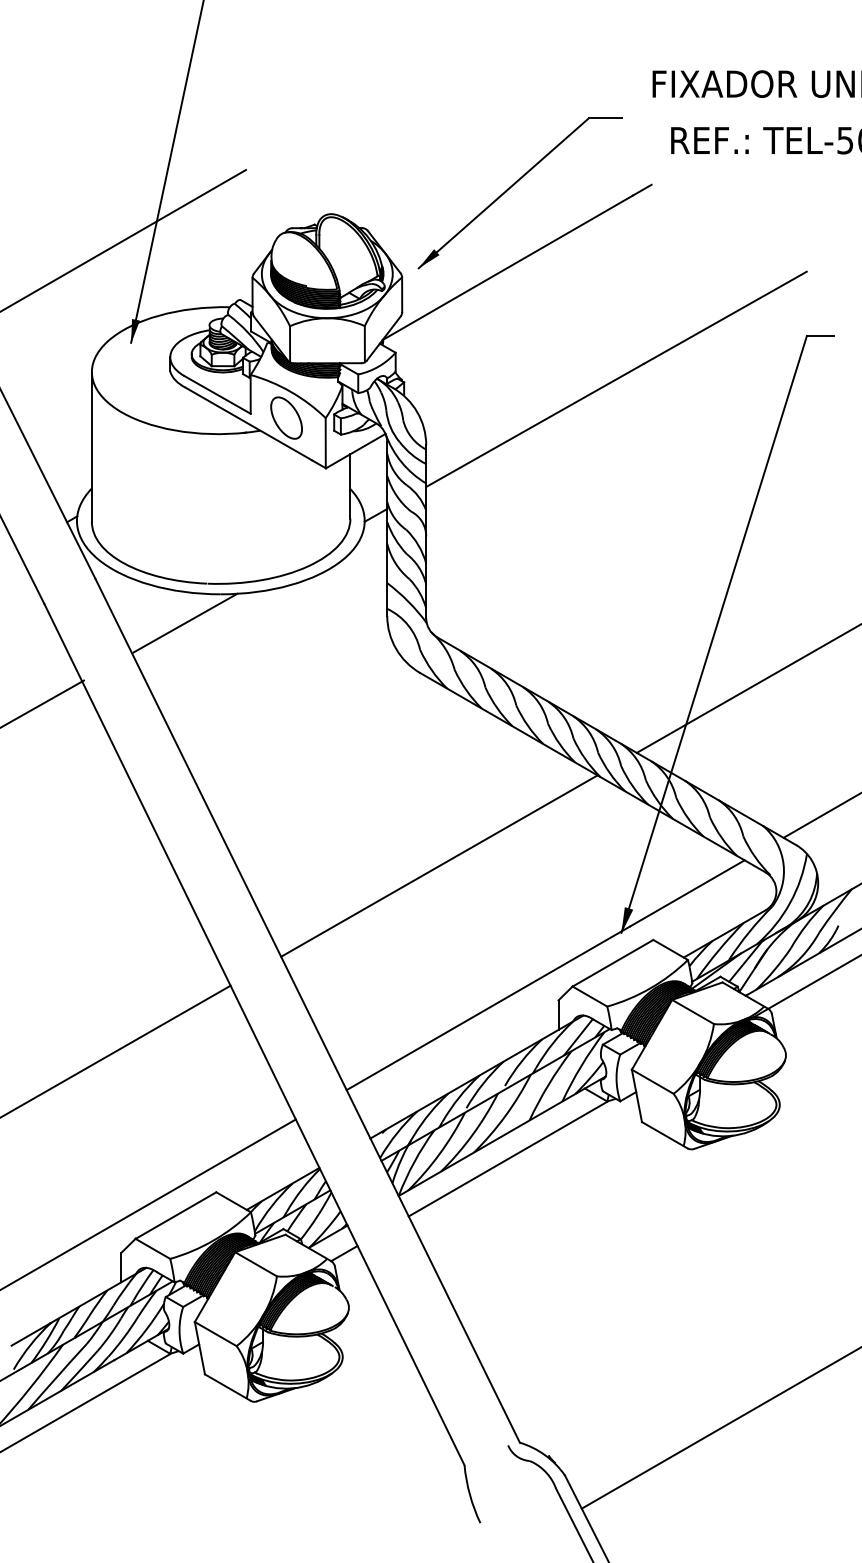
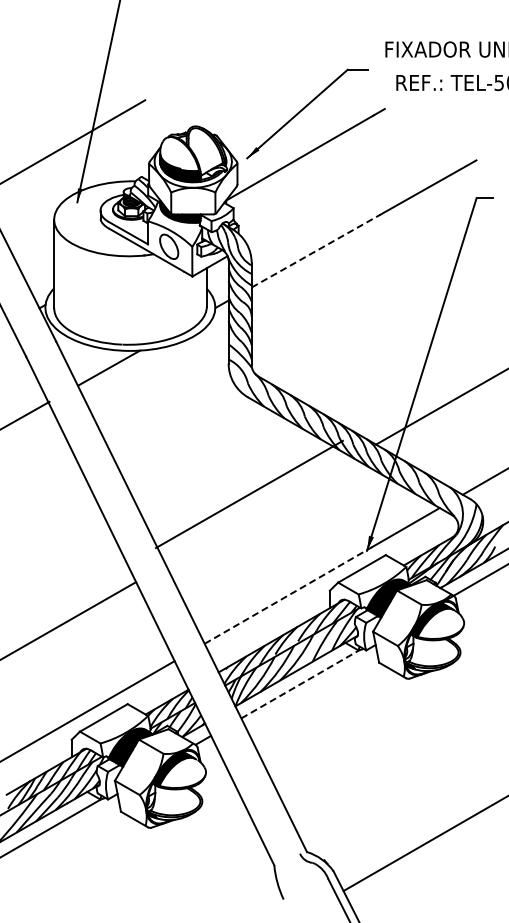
line: (534, 425) -> (315, 251), solid -> dashed
line: (437, 866) -> (248, 494), moved
line: (488, 1008) -> (288, 595), solid -> dashed
line: (507, 1159) -> (299, 684), solid -> dashed

